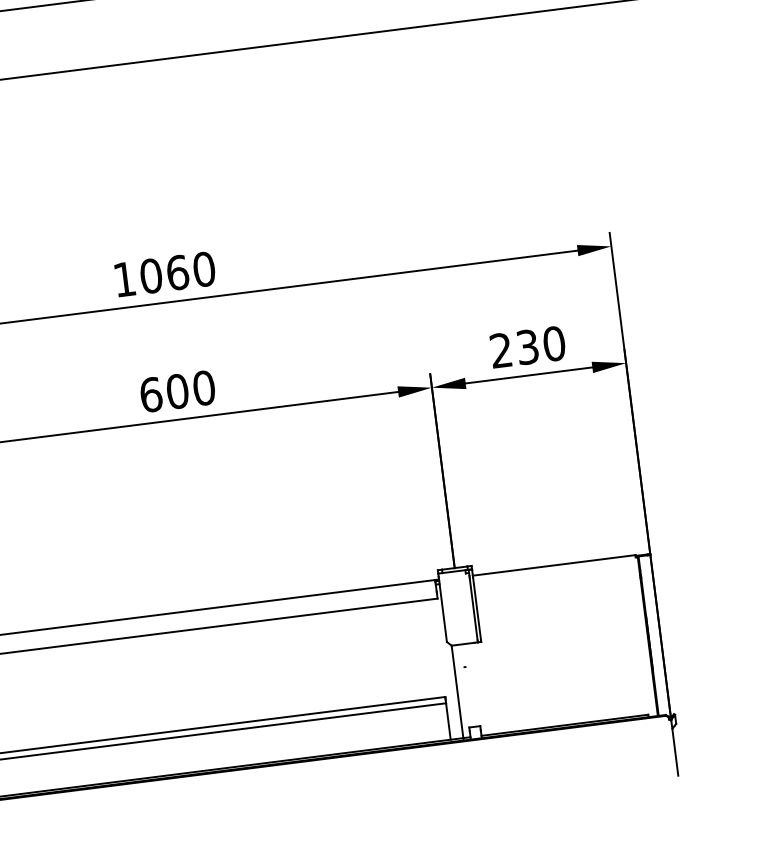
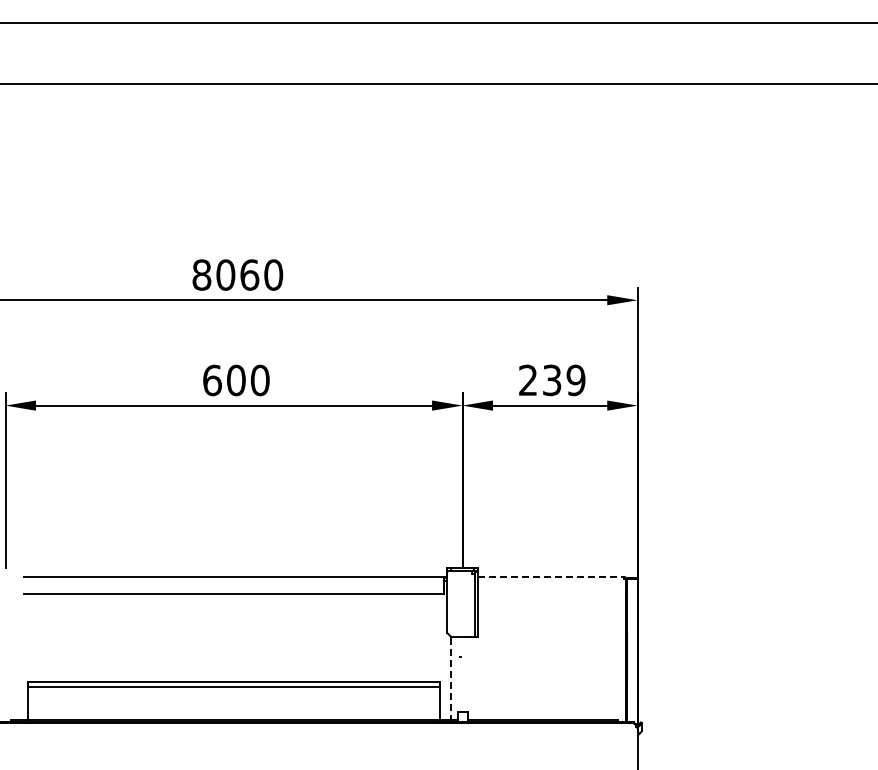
text: (124, 278) -> (201, 274), 1060 -> 8060
text: (553, 344) -> (575, 380), 230 -> 239
line: (554, 565) -> (551, 577), solid -> dashed
line: (458, 692) -> (451, 679), solid -> dashed

